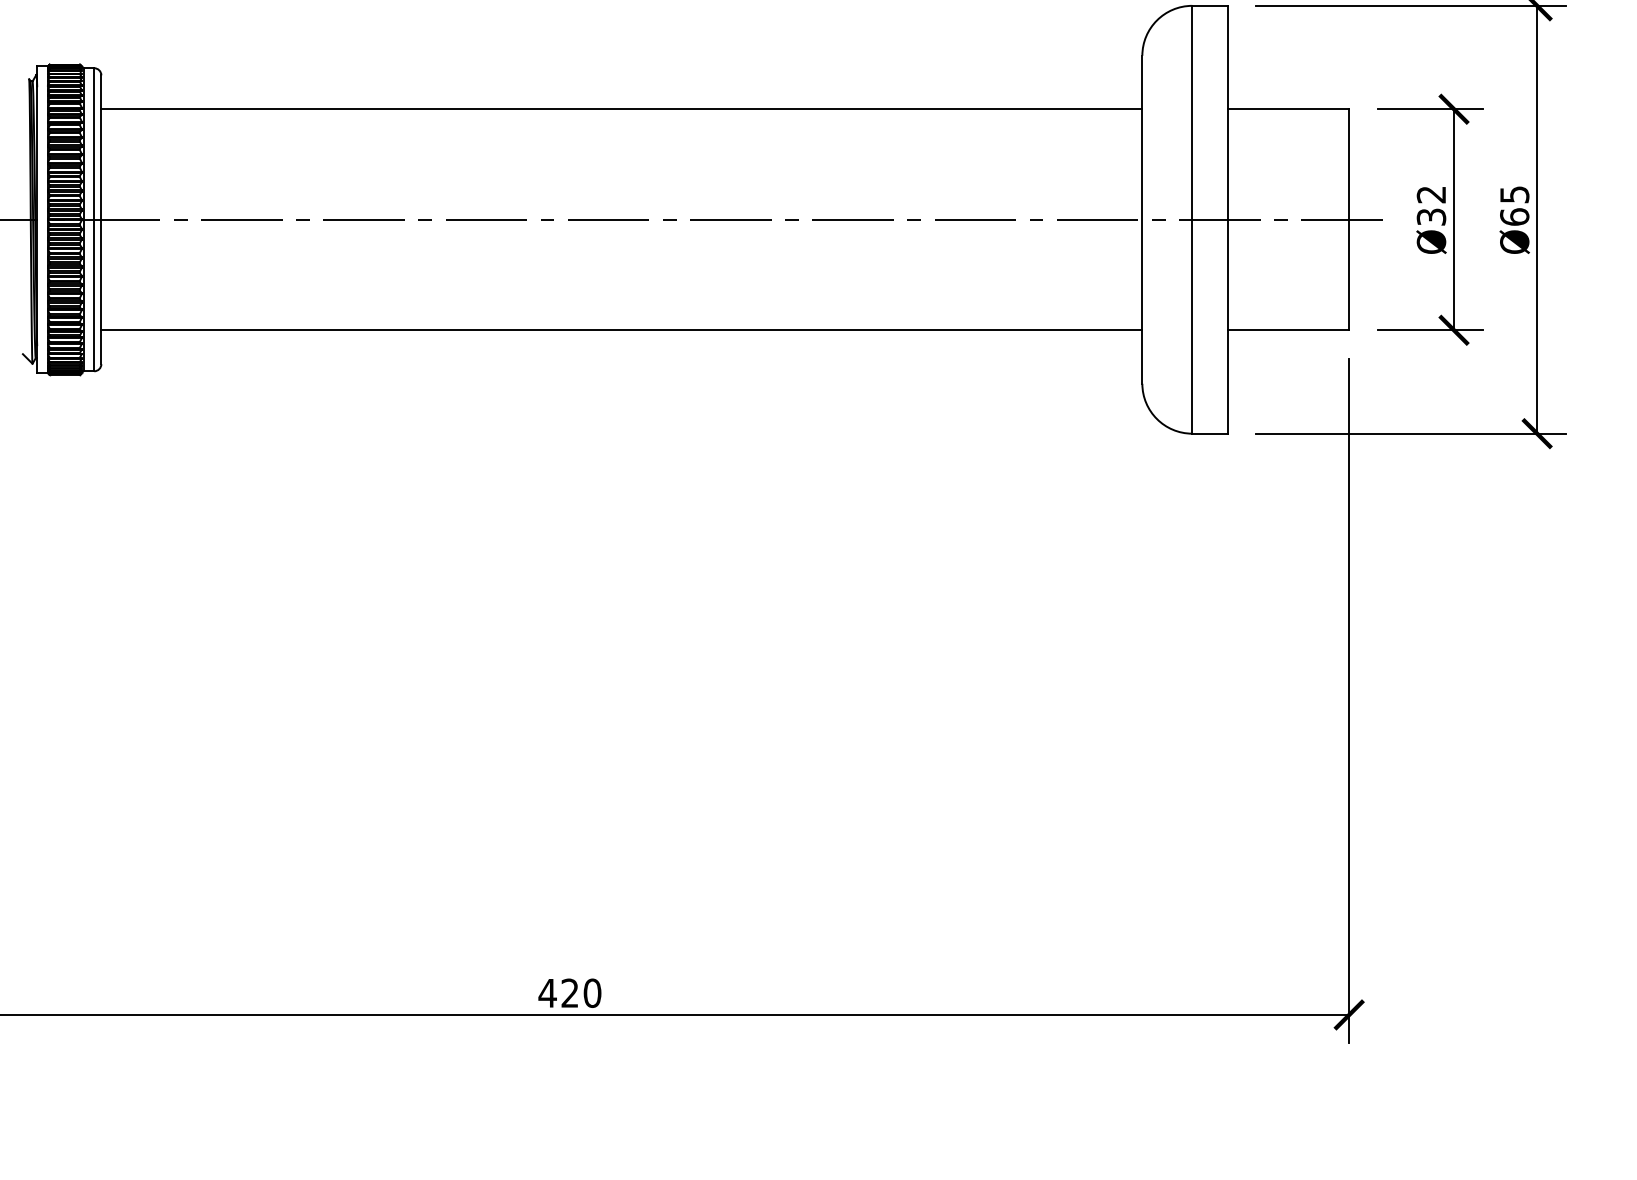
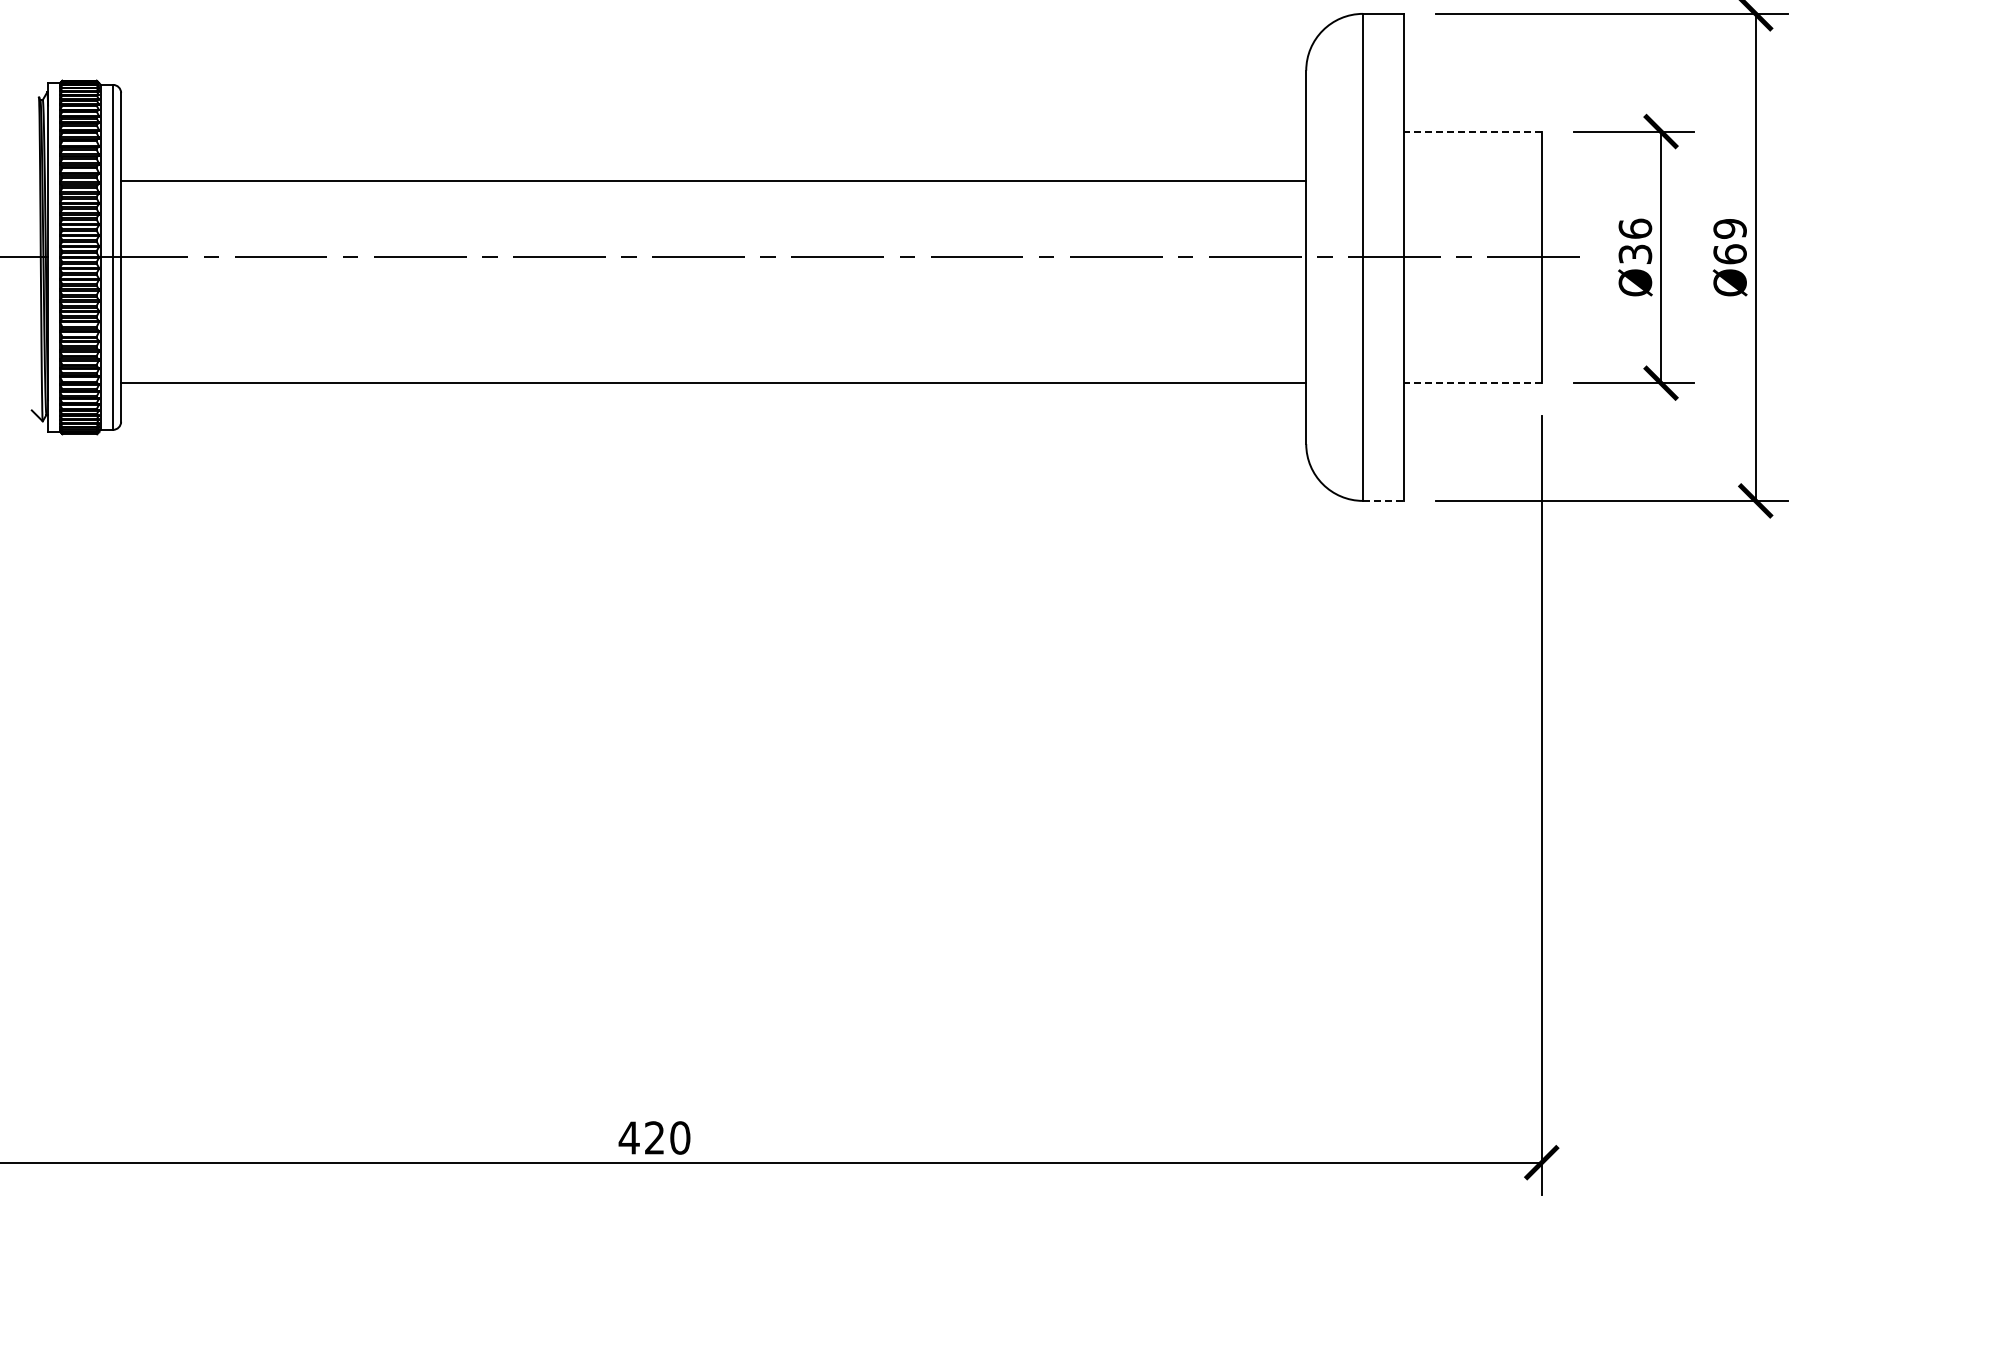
line: (621, 109) -> (713, 180), moved
line: (1288, 109) -> (1472, 131), solid -> dashed
text: (1431, 194) -> (1635, 228), Ø32 -> Ø36
text: (1514, 194) -> (1729, 228), Ø65 -> Ø69
line: (1288, 330) -> (1472, 383), solid -> dashed
line: (1210, 433) -> (1383, 500), solid -> dashed

